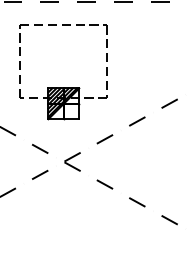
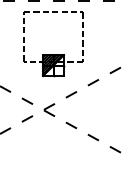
part: (63, 87) -> (53, 54), moved

